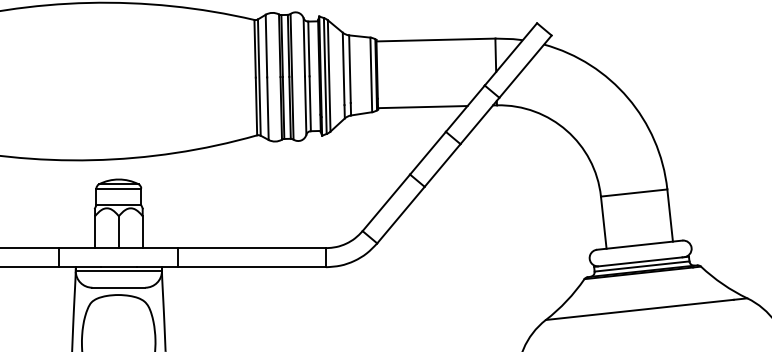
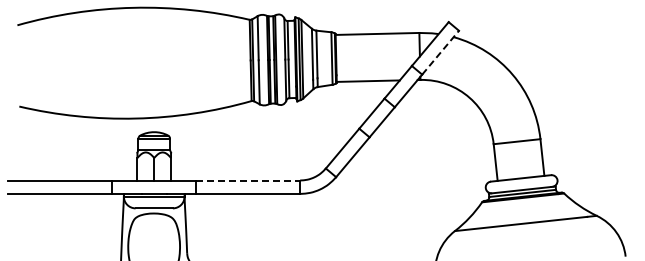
line: (525, 66) -> (440, 52), solid -> dashed
line: (252, 248) -> (248, 180), solid -> dashed

